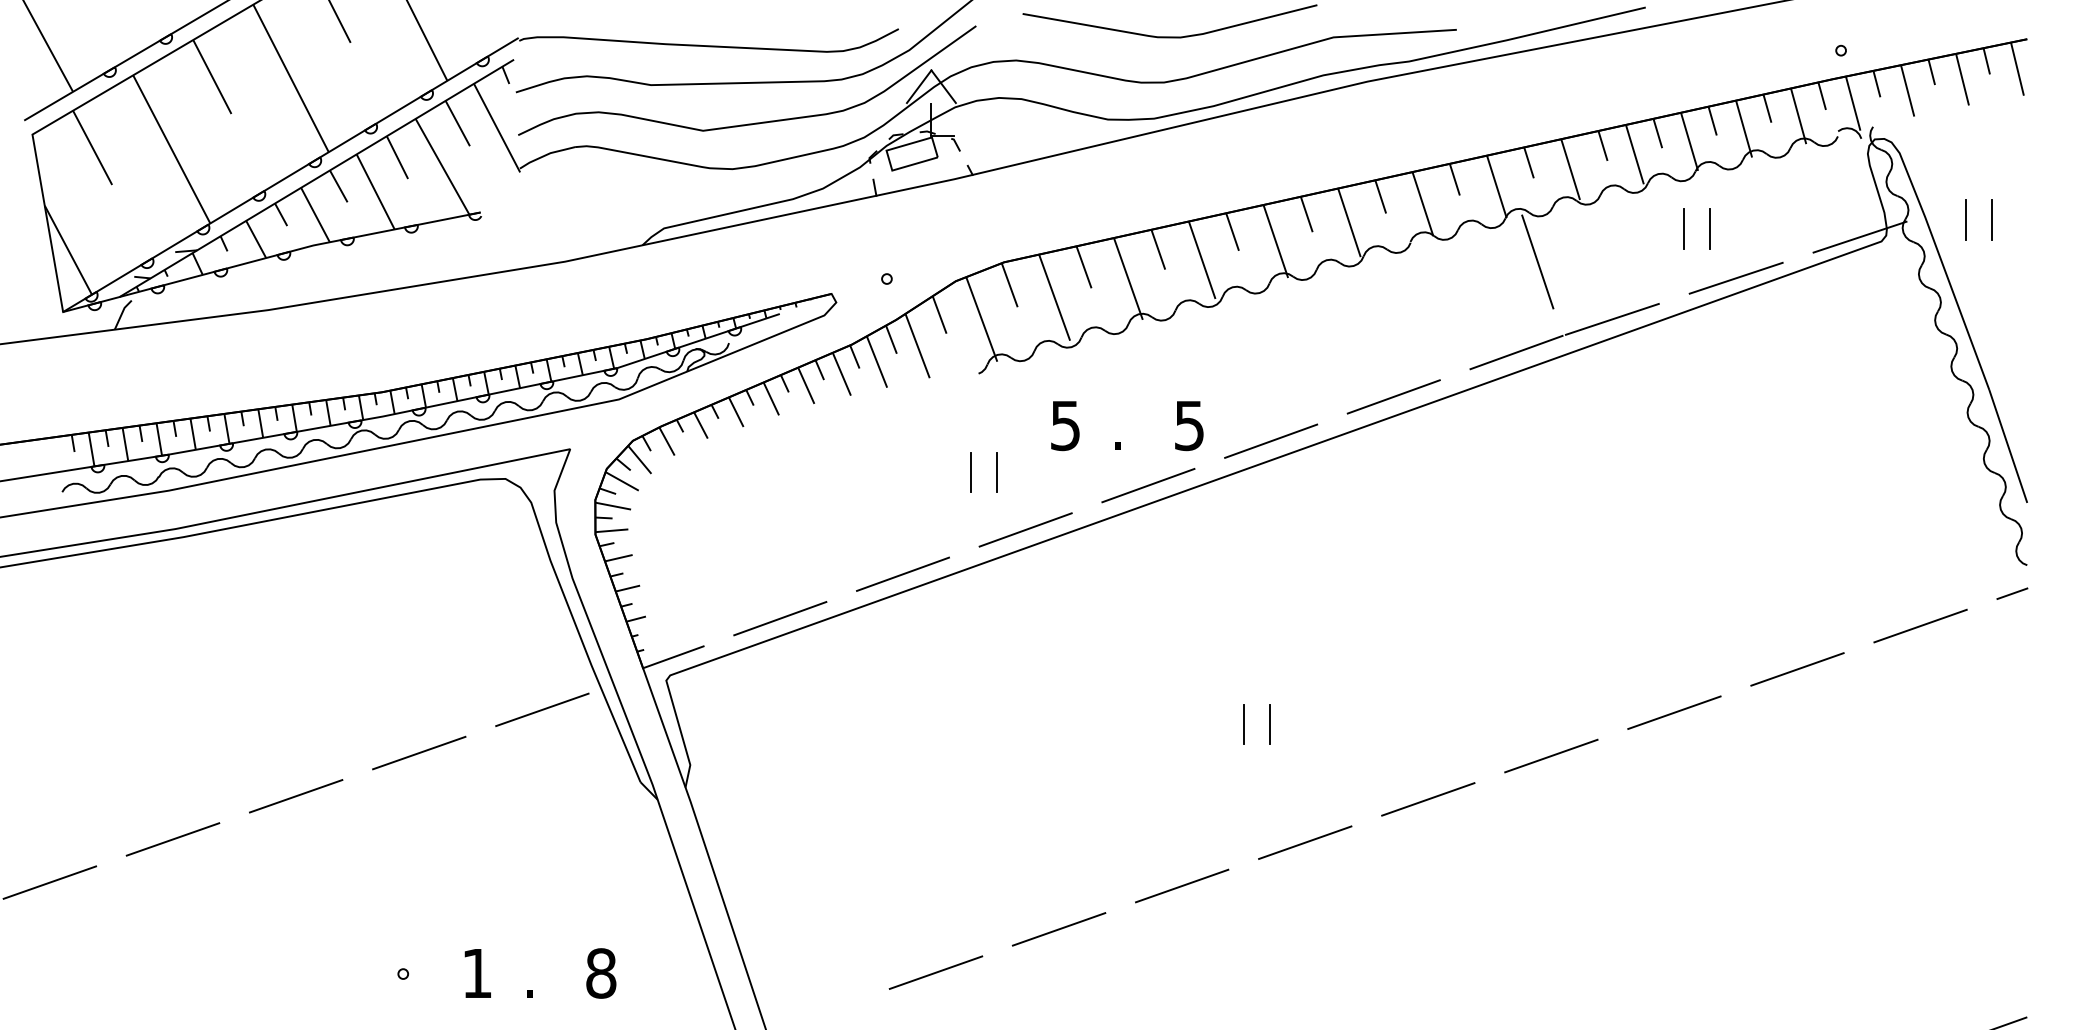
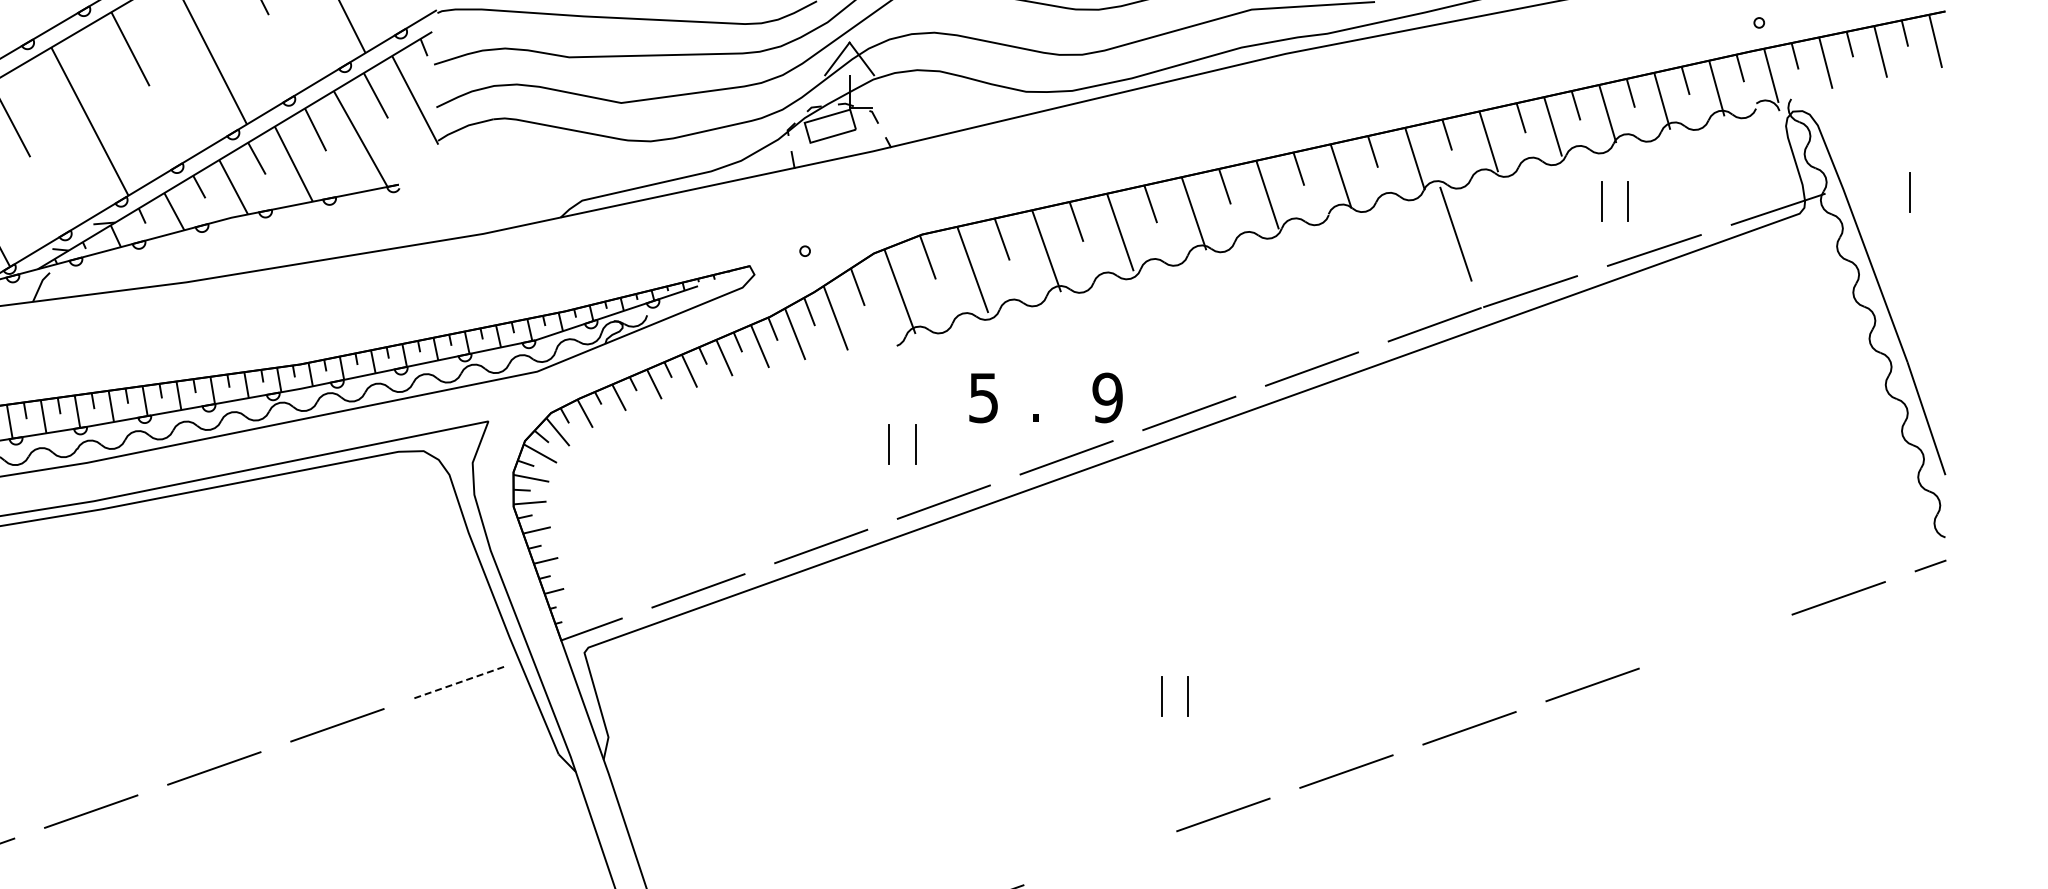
line: (1965, 219) -> (1883, 191), removed
text: (1189, 425) -> (1107, 397), 5 -> 9
line: (1797, 669) -> (1715, 641), removed
line: (542, 709) -> (460, 681), solid -> dashed
line: (1182, 885) -> (1100, 857), removed

